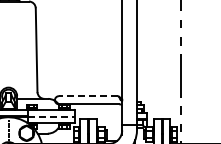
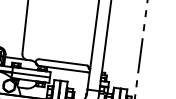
line: (87, 96) -> (62, 62), dashed -> solid
line: (51, 116) -> (31, 74), dashed -> solid

